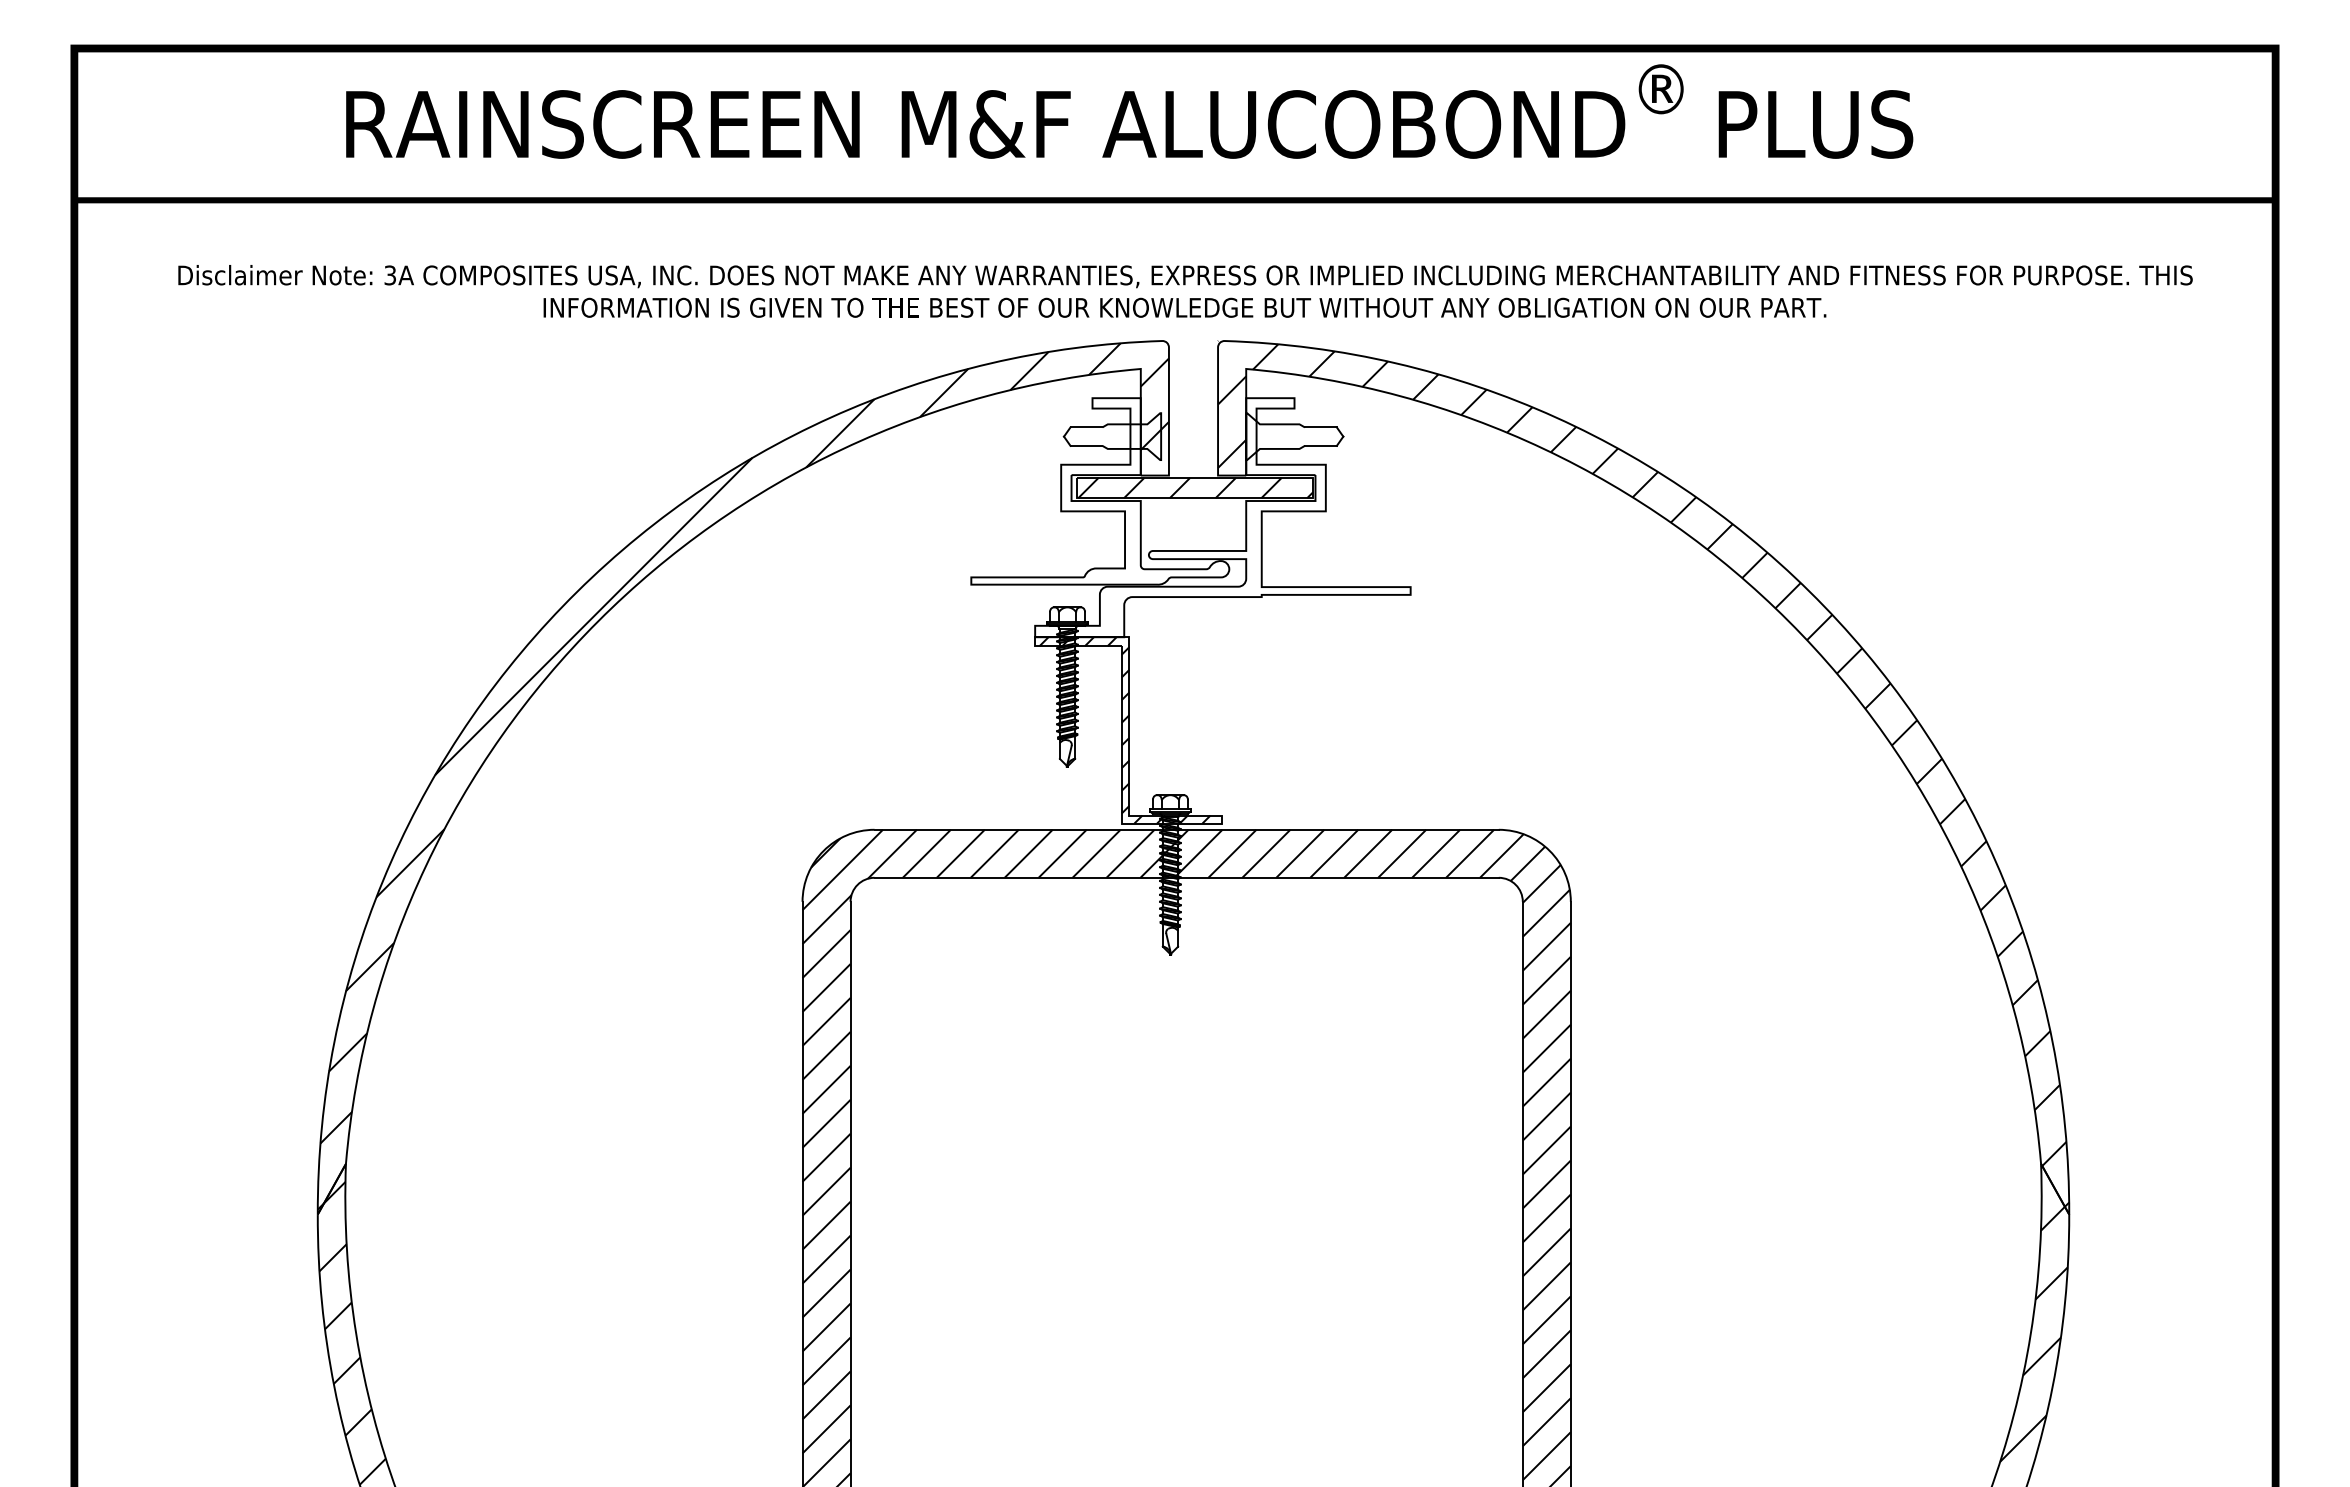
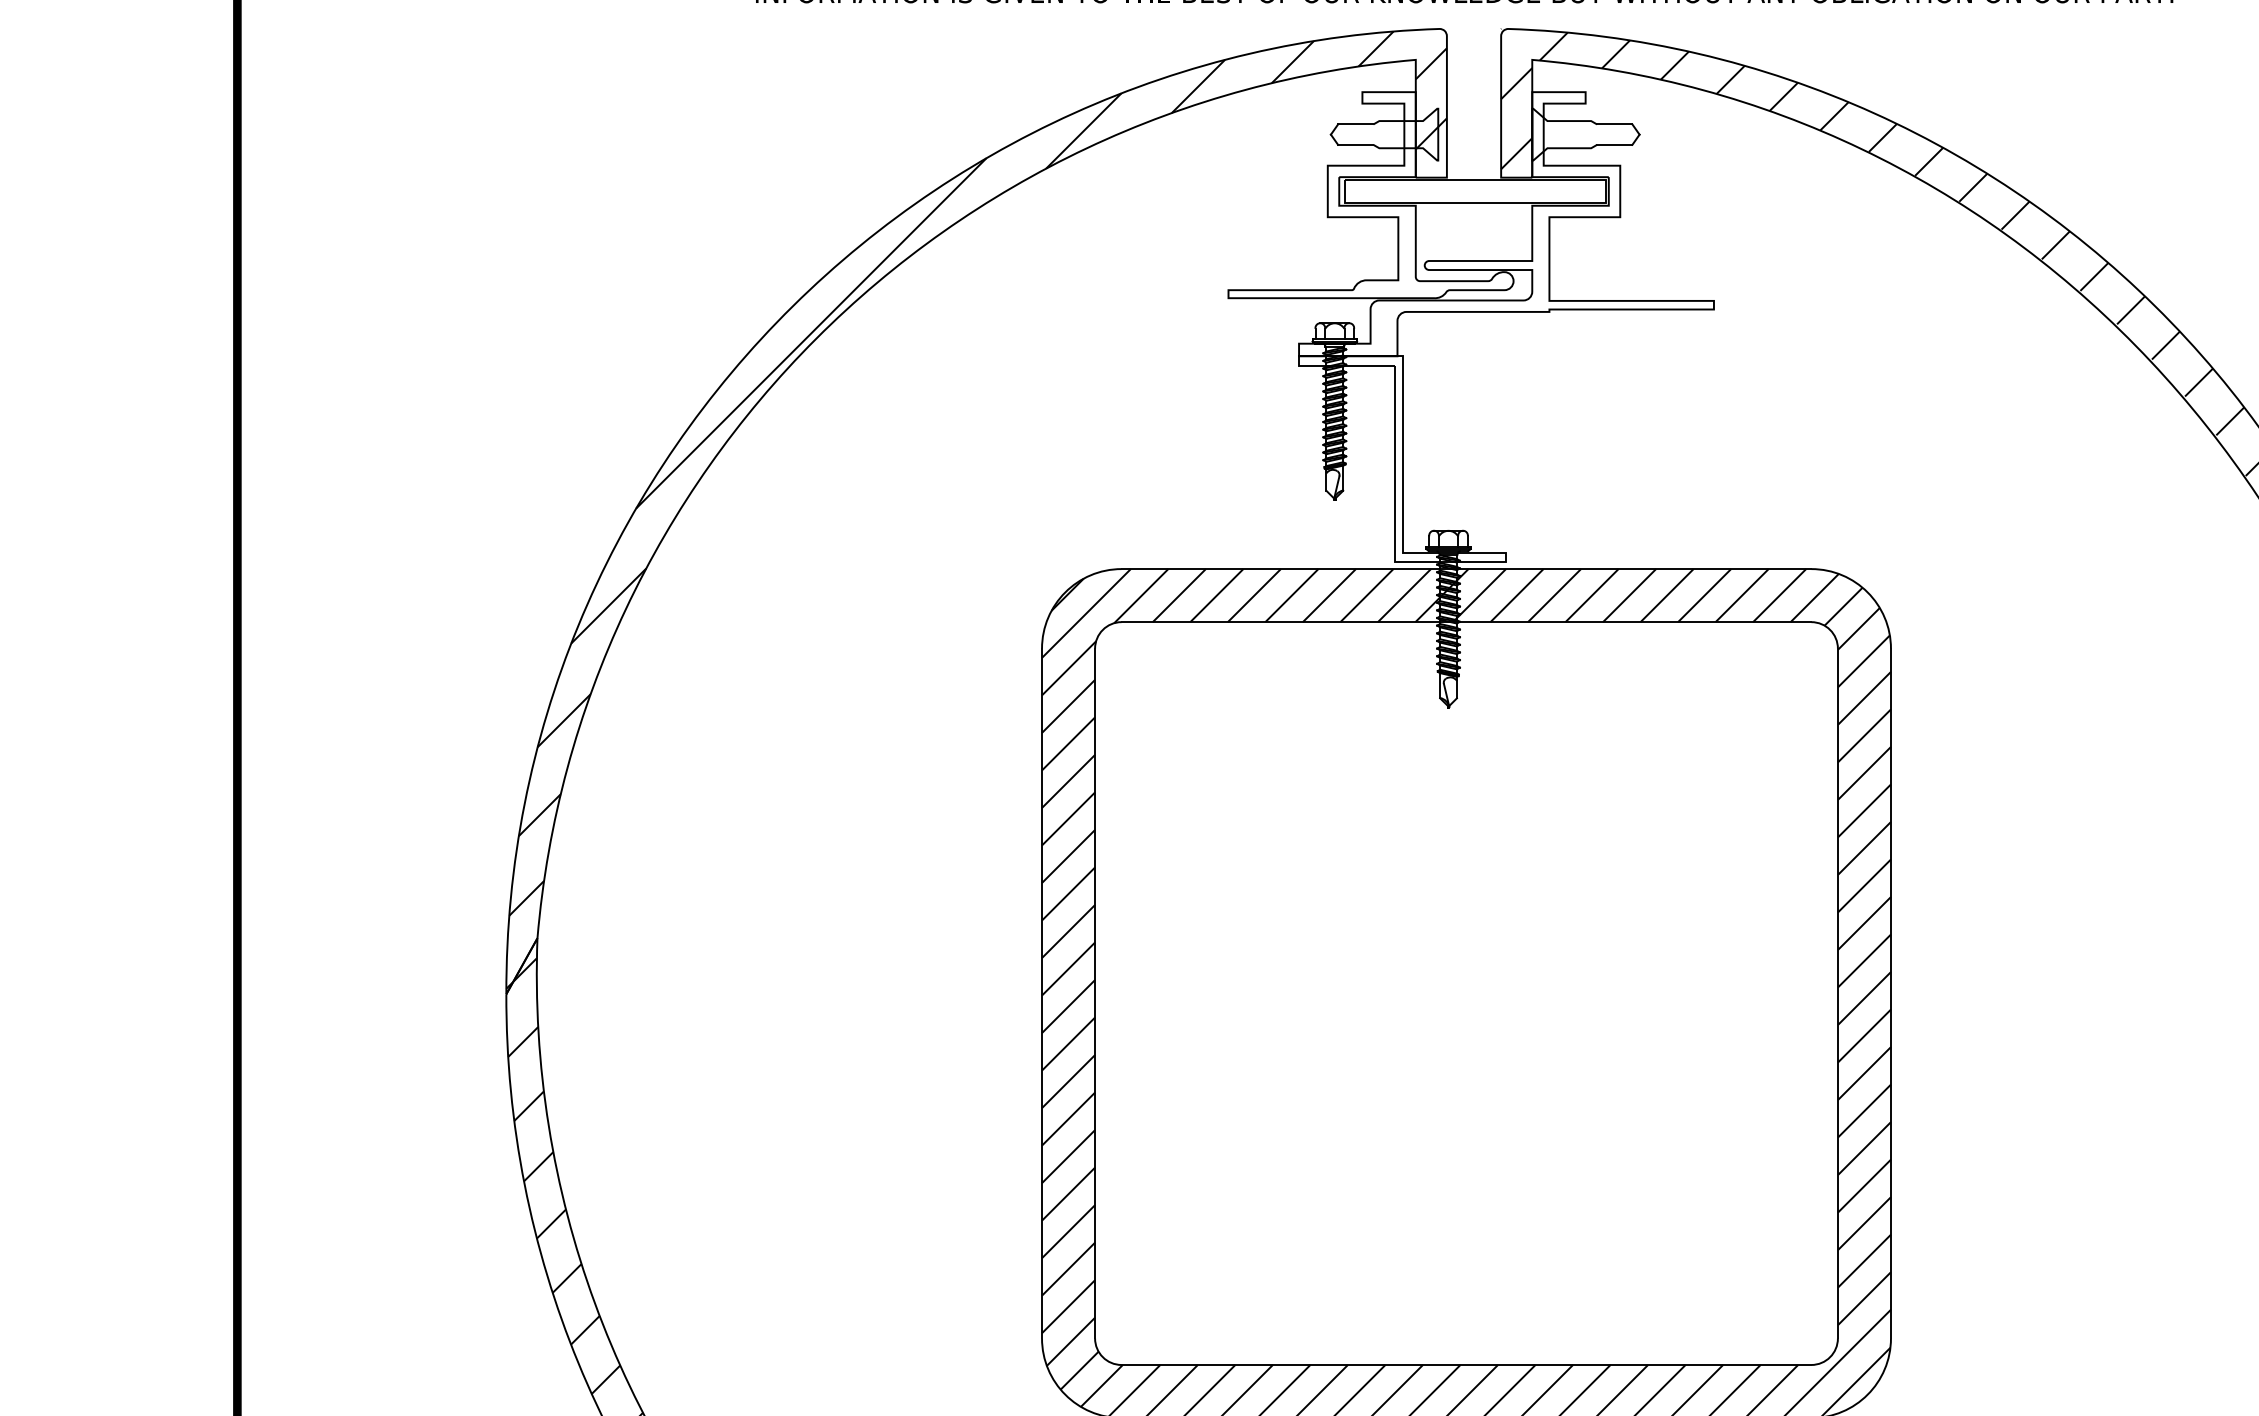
hatch: (1195, 487) -> (1476, 190), removed
hatch: (1124, 730) -> (1397, 459), removed

